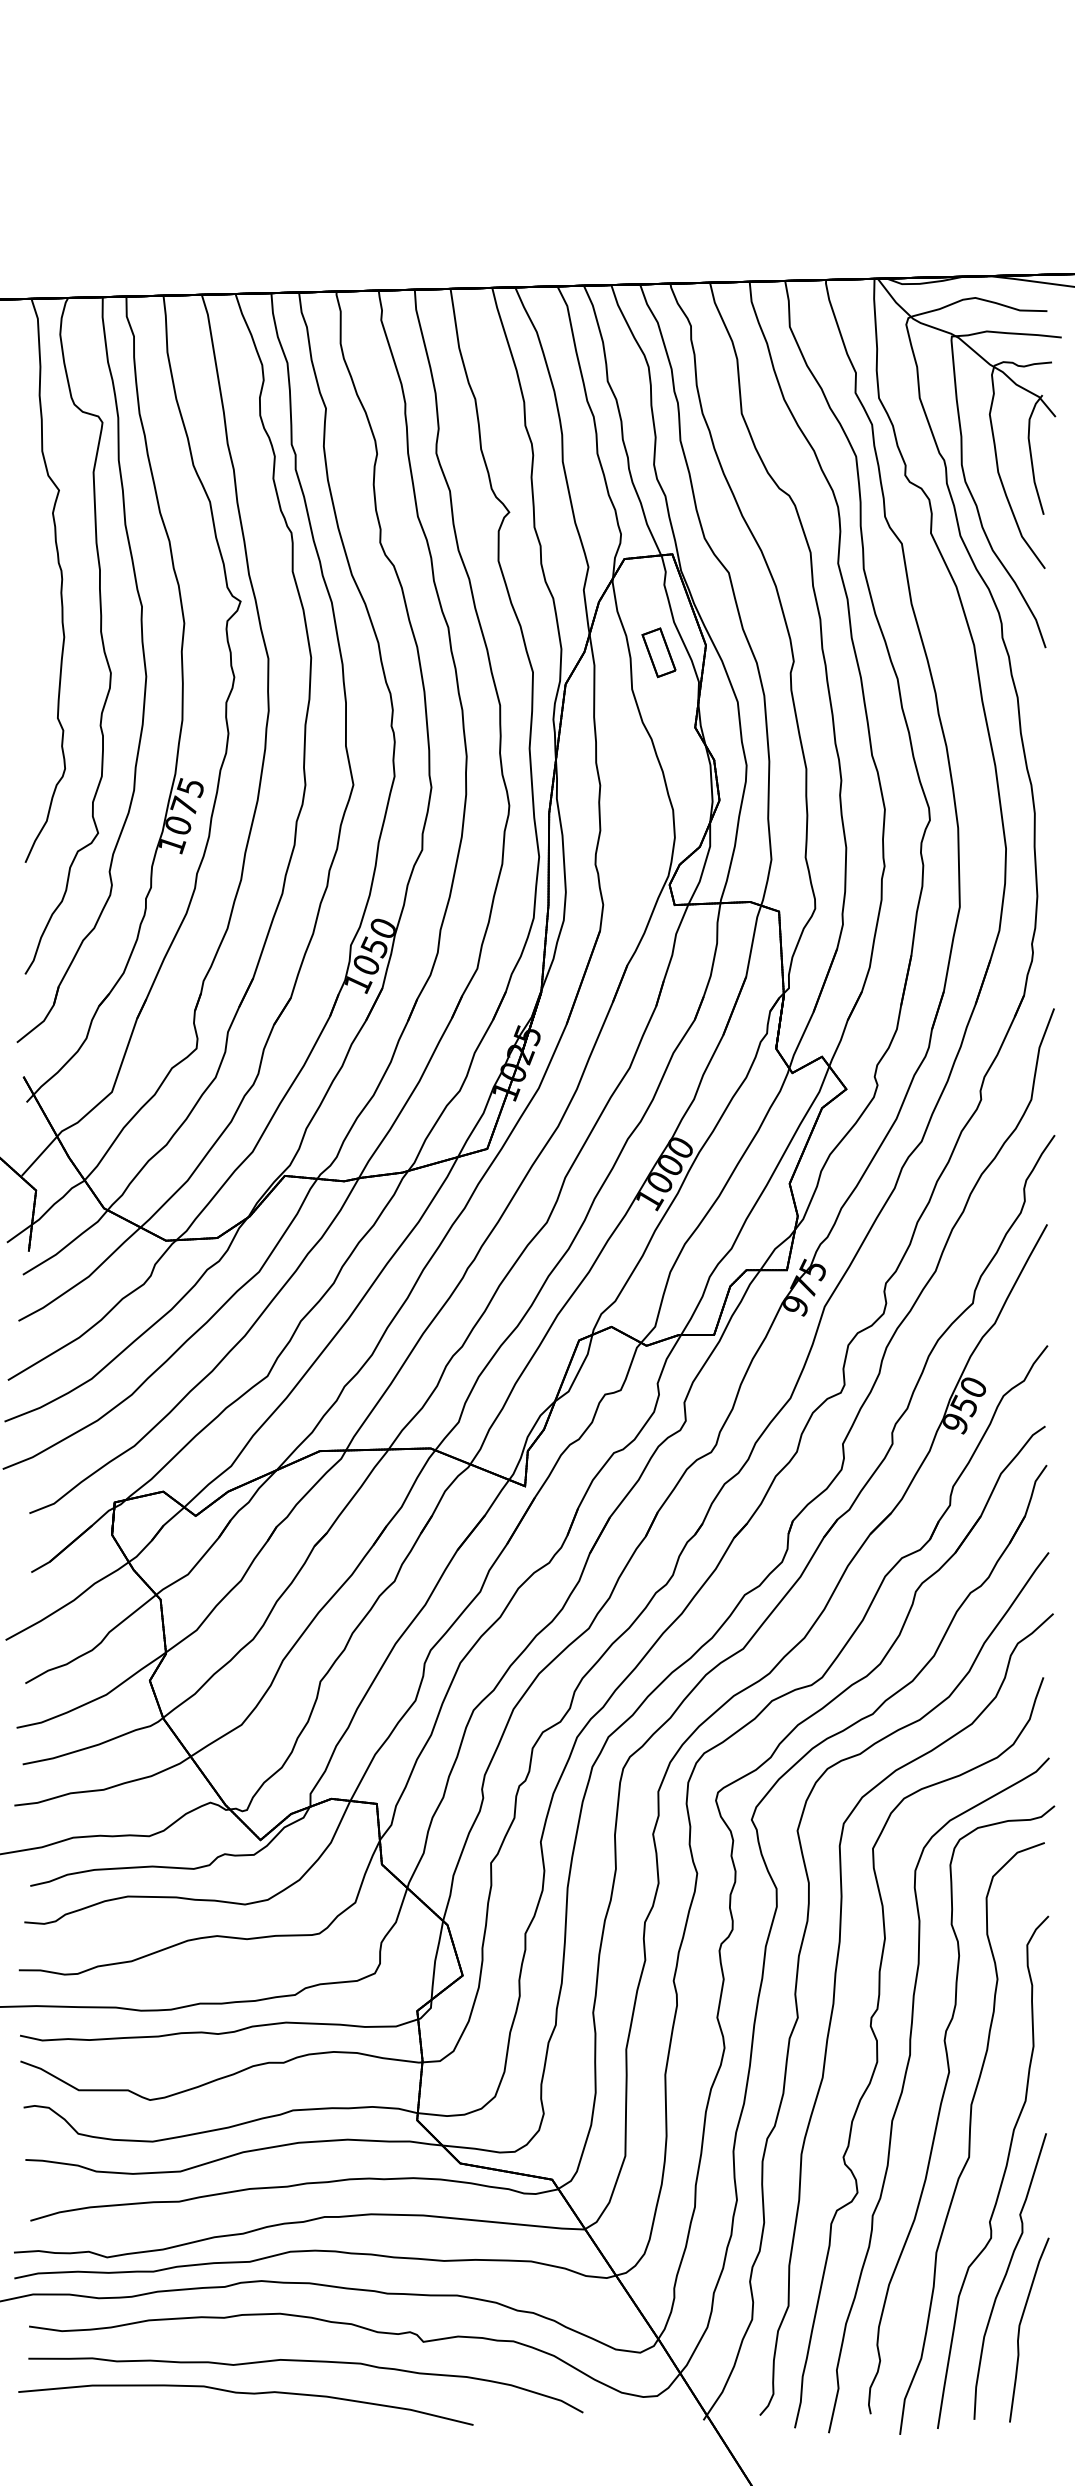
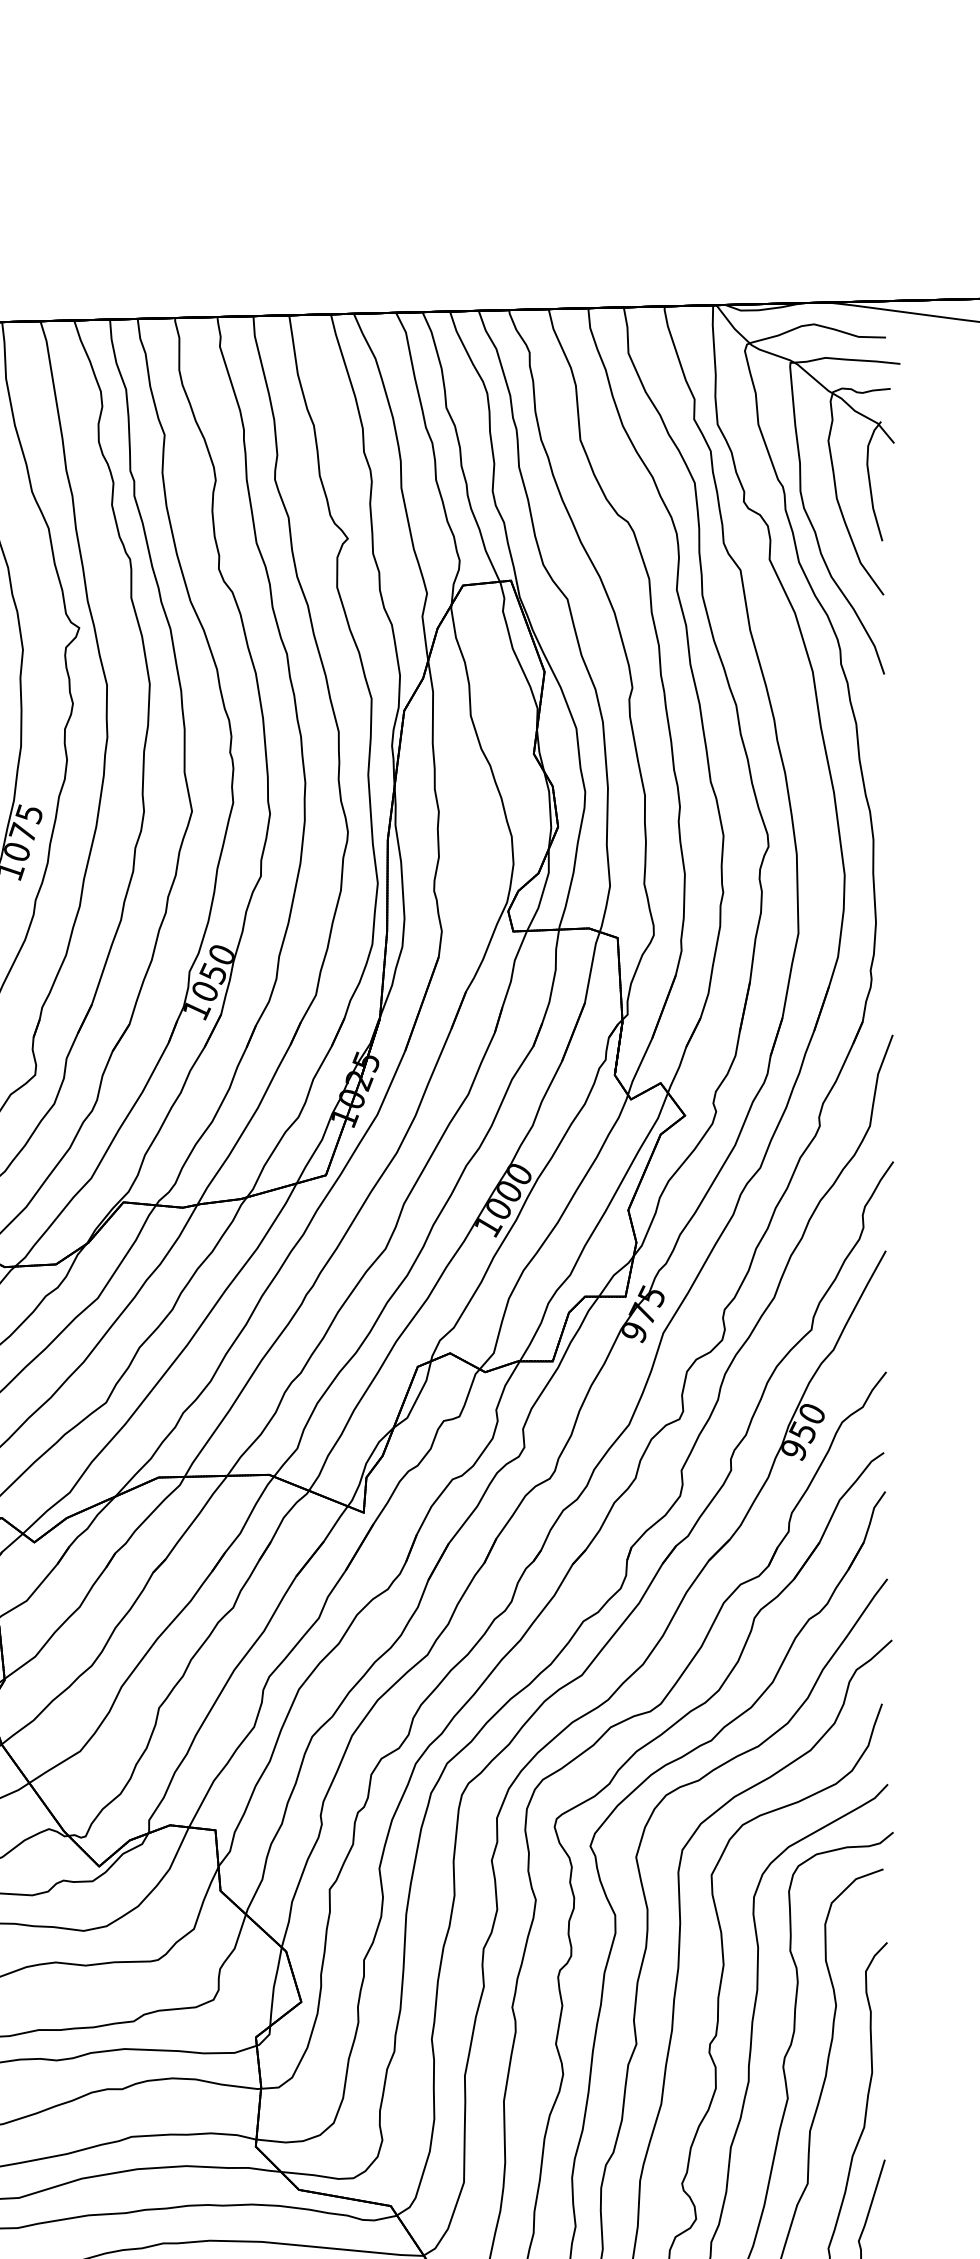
part: (658, 652) -> (497, 678), removed

